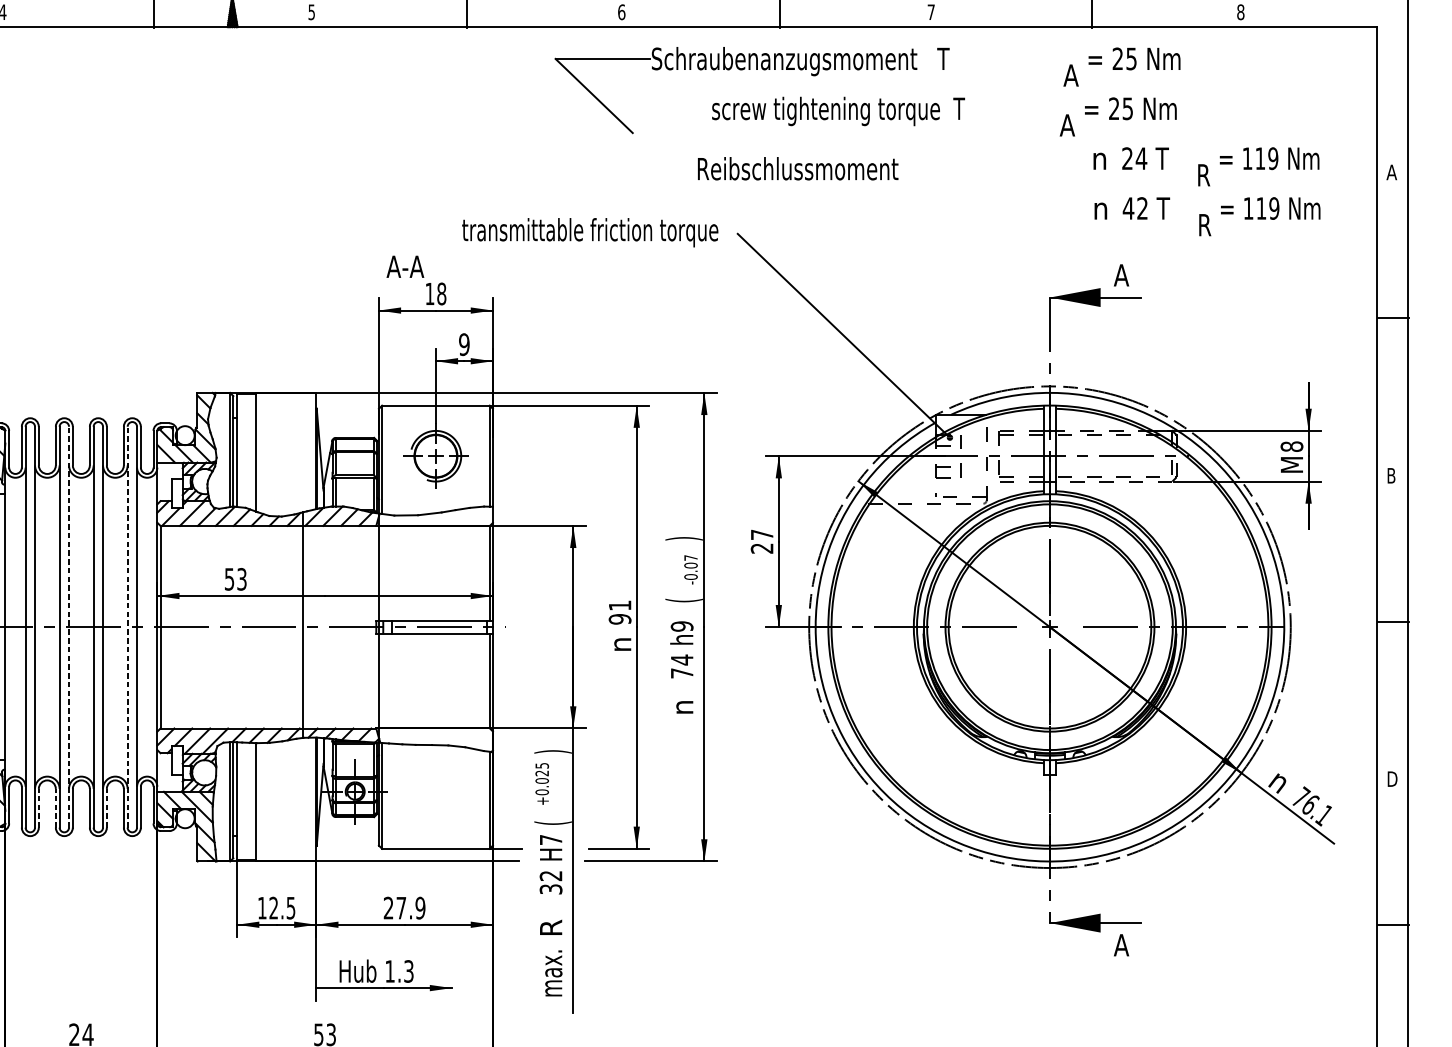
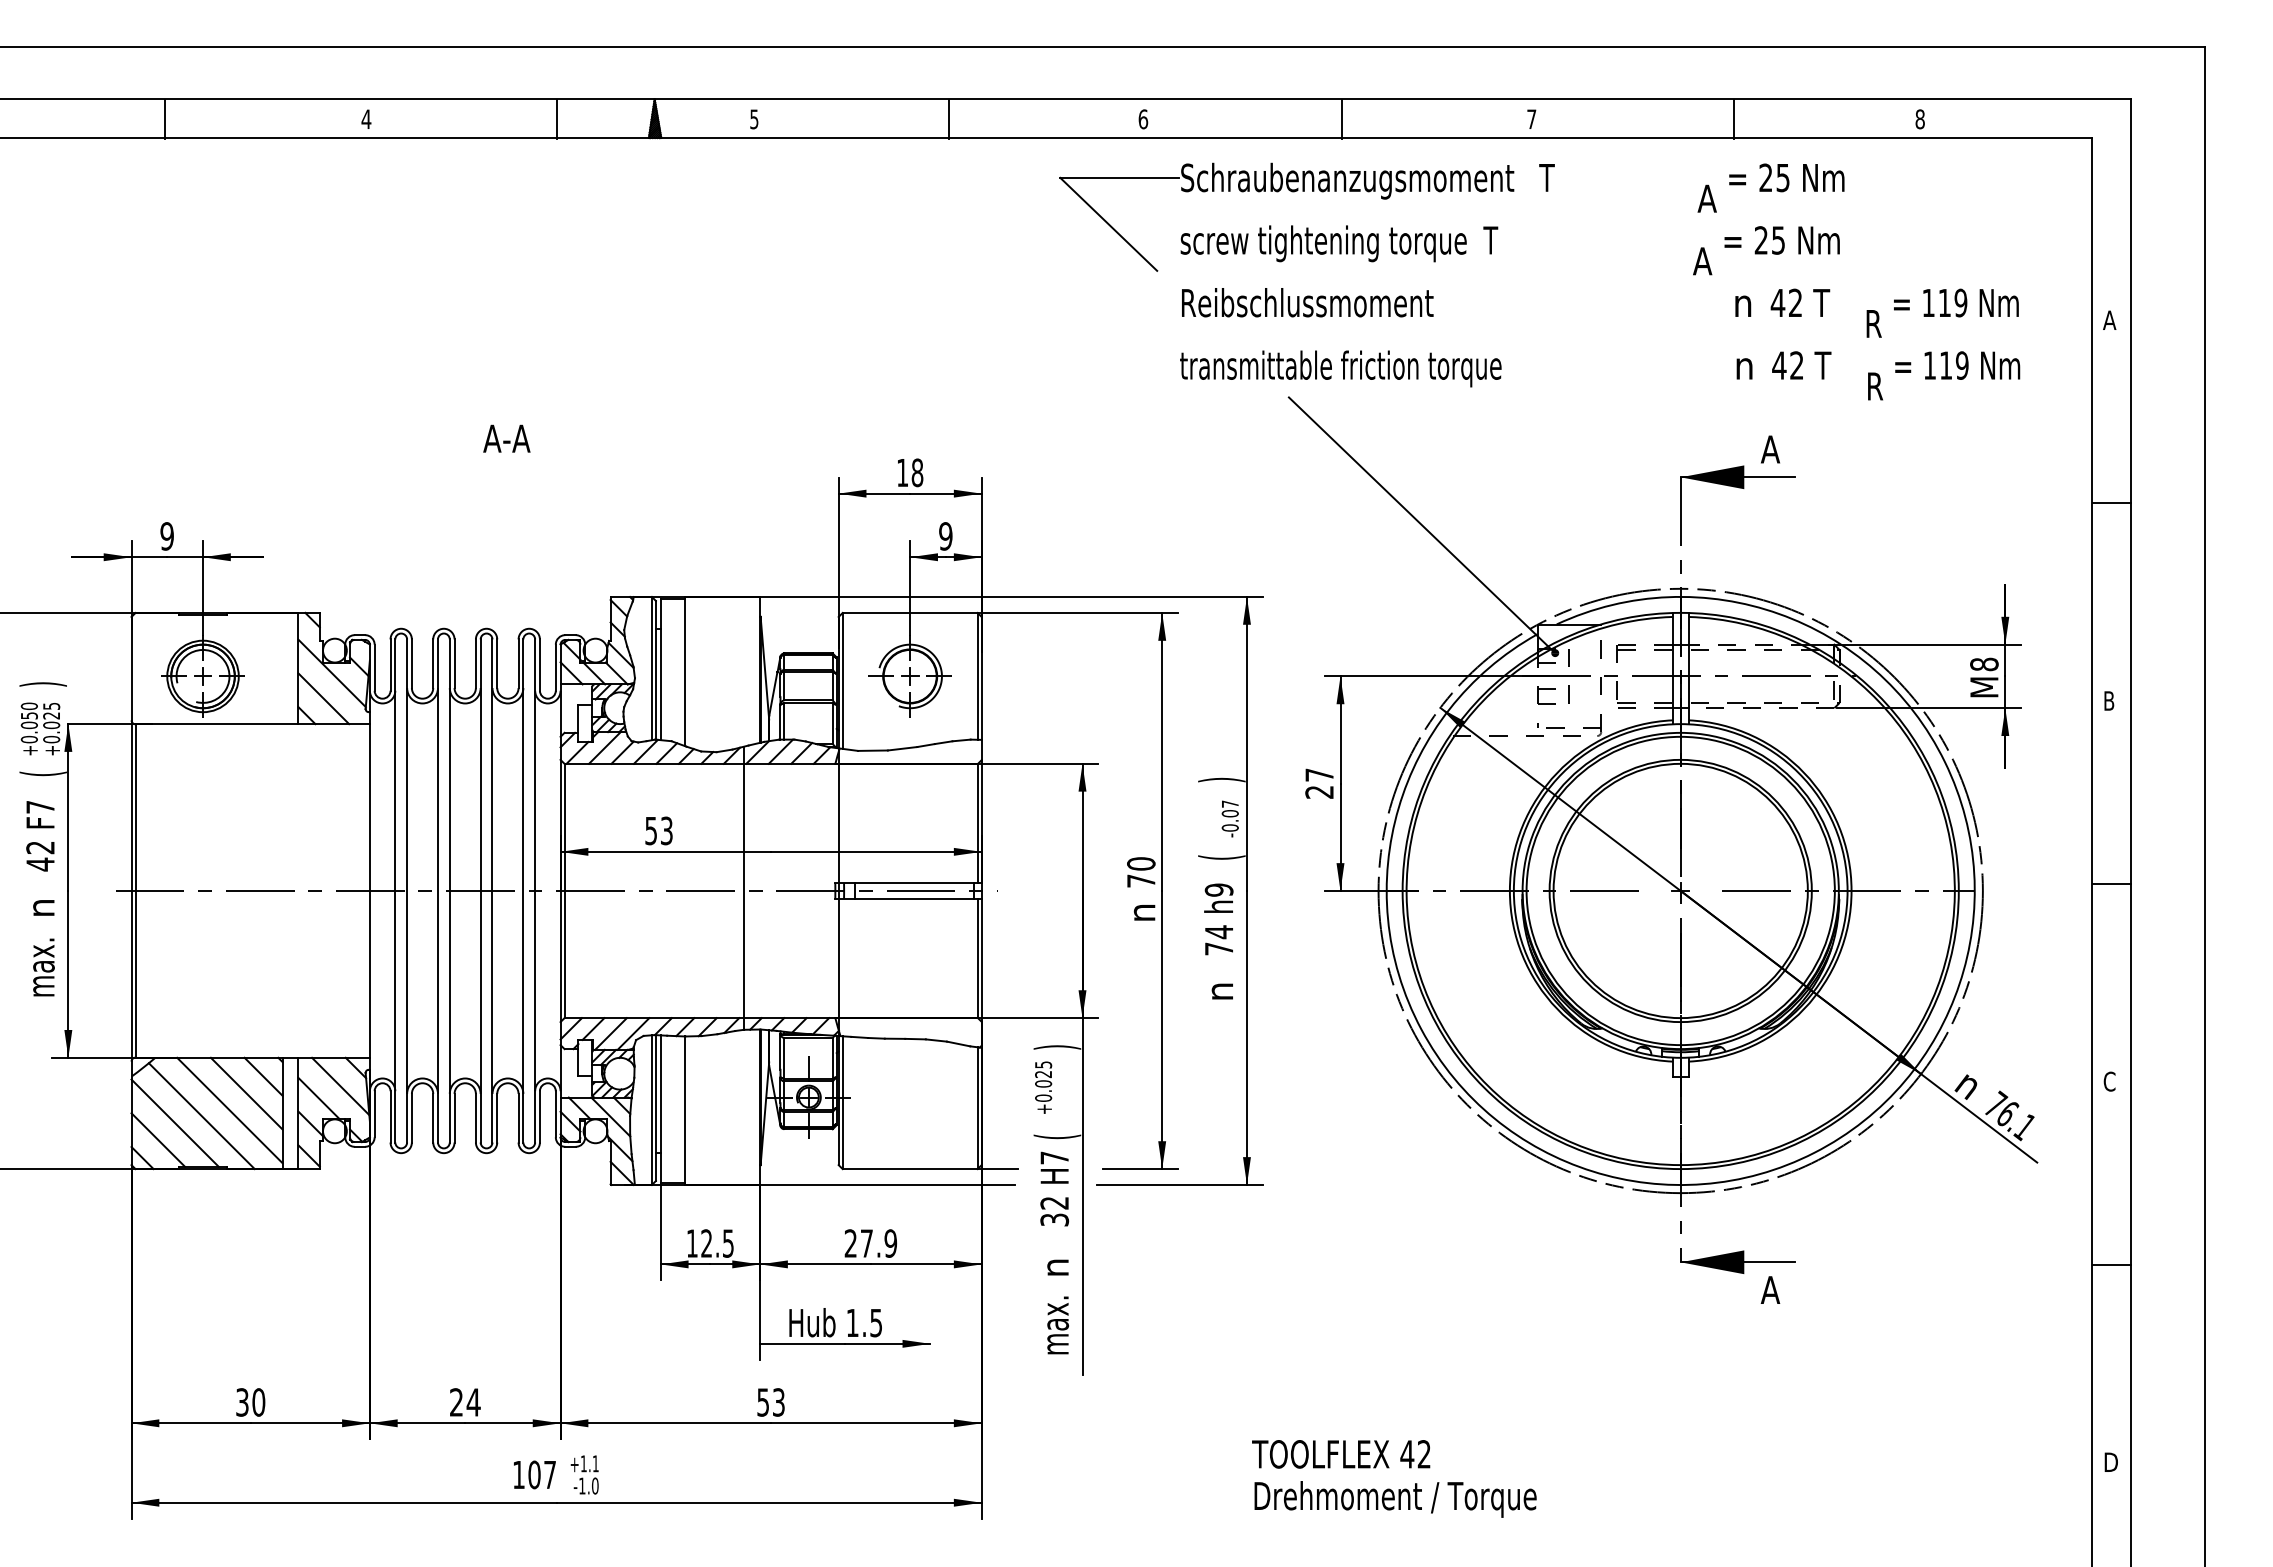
text: (838, 111) -> (1339, 243), moved
text: (1134, 158) -> (1786, 302), 24 -> 42
text: (797, 168) -> (1307, 302), moved
text: (589, 232) -> (1340, 368), moved
text: (405, 266) -> (506, 438), moved
text: (620, 612) -> (1141, 872), 91 -> 70
line: (68, 626) -> (449, 890), dashed -> solid
line: (127, 626) -> (523, 890), dashed -> solid
text: (1391, 779) -> (2109, 1081), D -> C
line: (38, 807) -> (411, 1117), dashed -> solid
line: (56, 807) -> (433, 1117), dashed -> solid
line: (107, 807) -> (497, 1117), dashed -> solid
text: (550, 927) -> (1054, 1267), R -> n
text: (409, 971) -> (876, 1322), 1.3 -> 1.5

